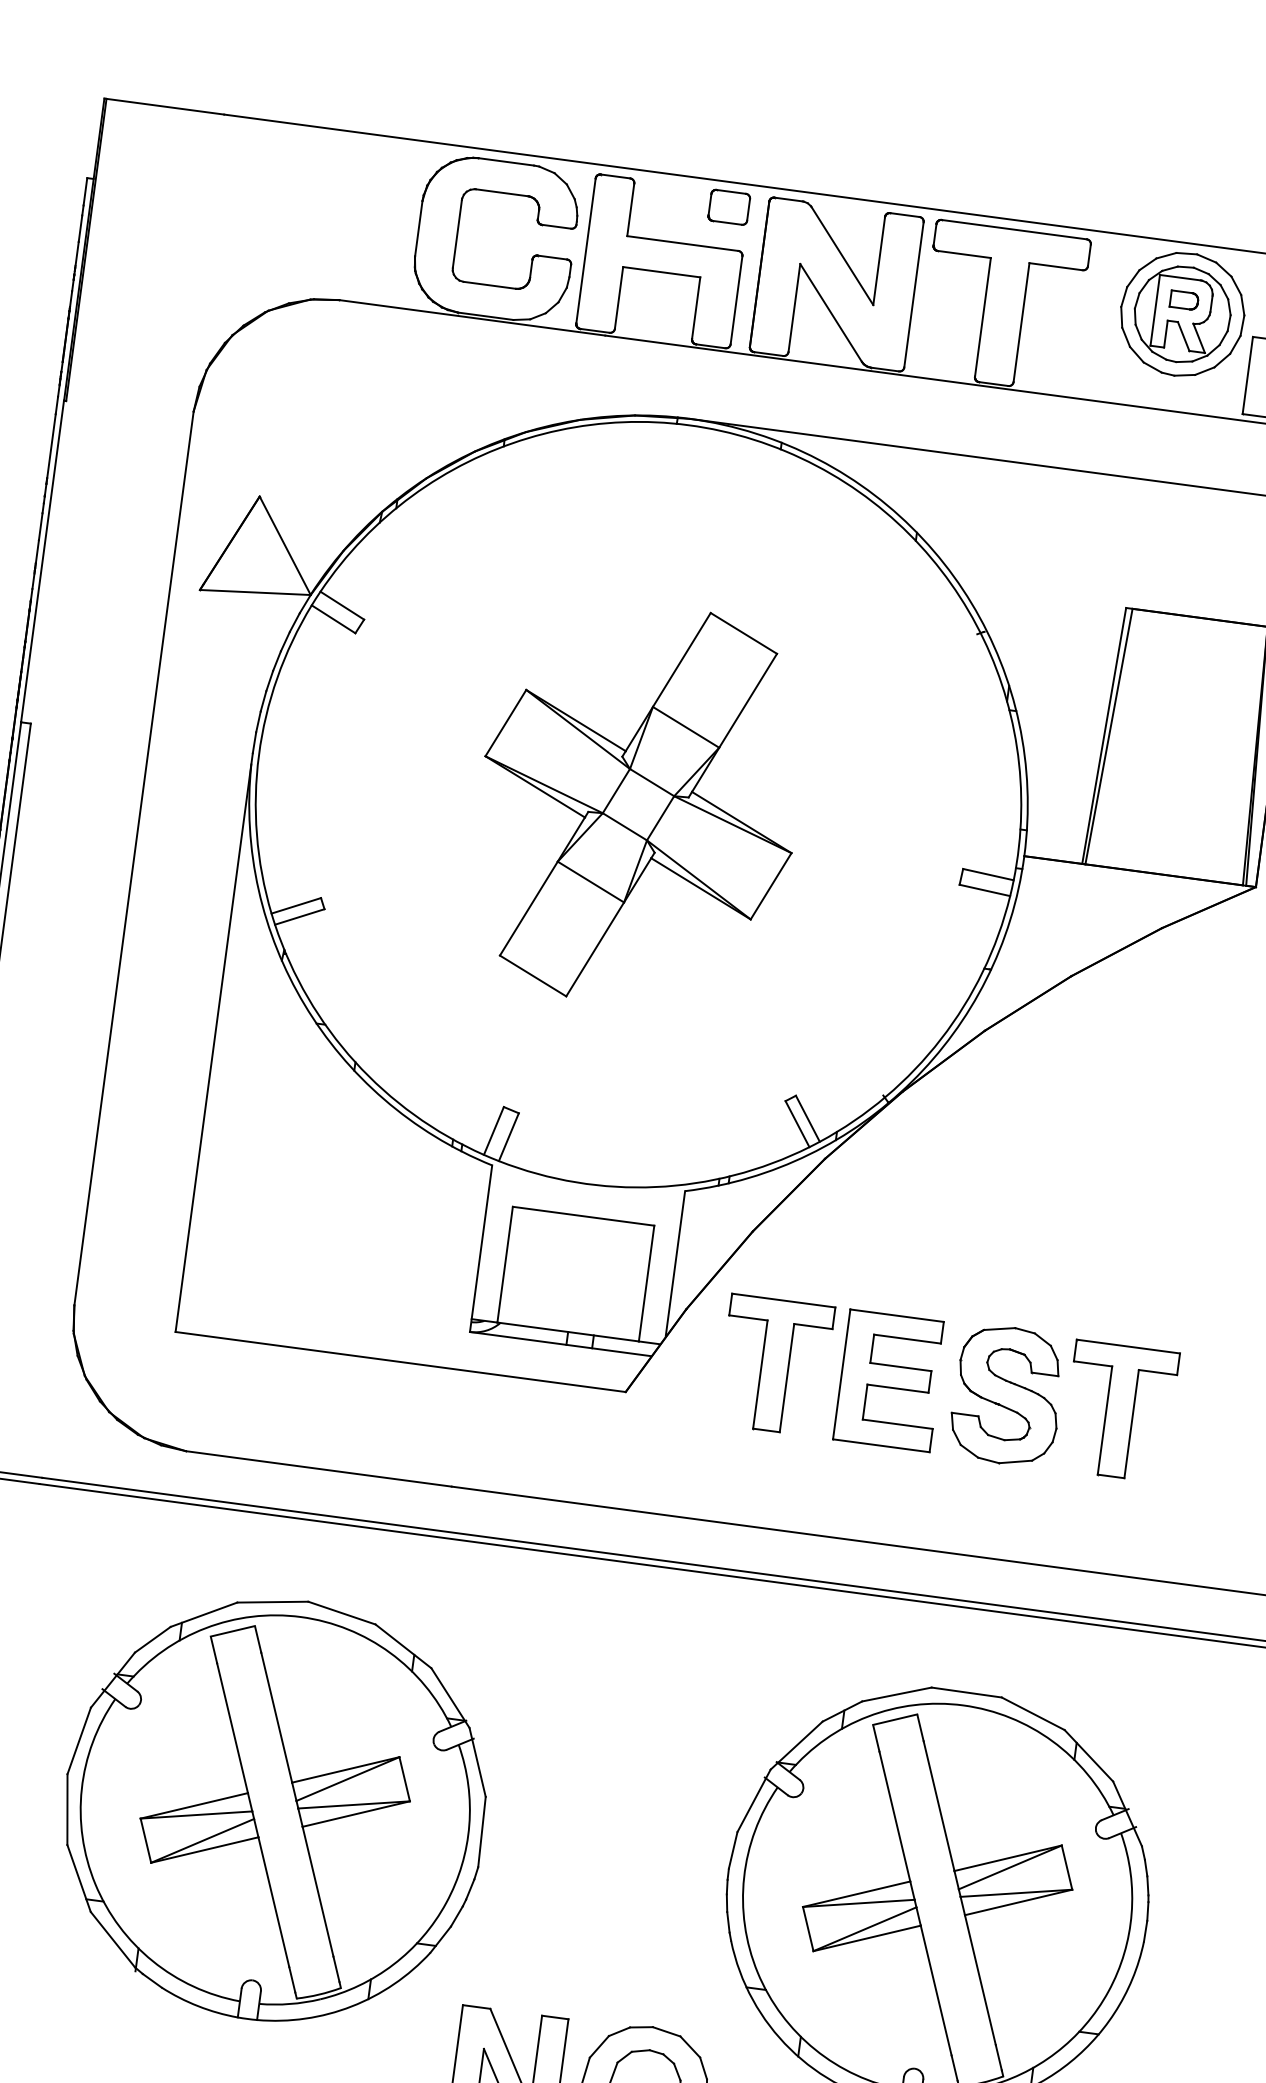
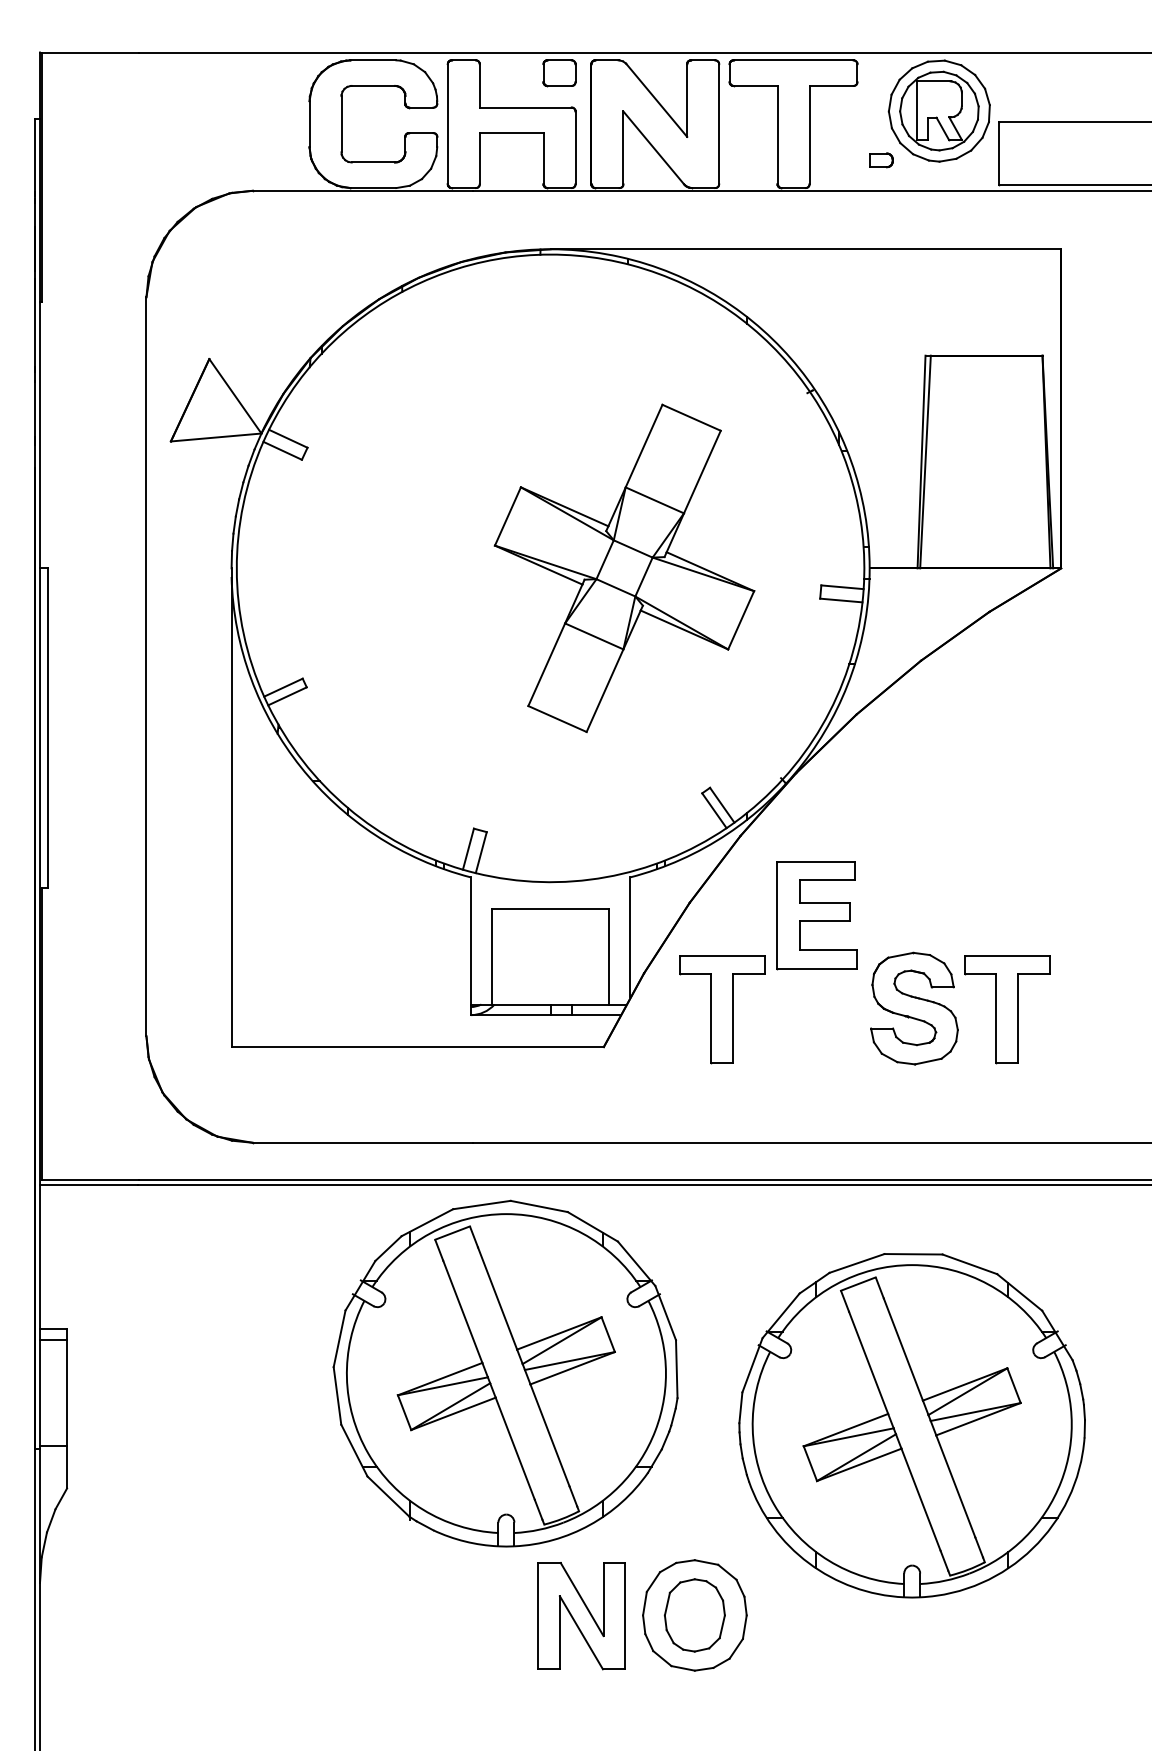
part: (1184, 300) -> (881, 160), moved
part: (638, 803) -> (624, 567), moved
part: (888, 1380) -> (816, 915), moved
part: (274, 1809) -> (505, 1373), moved

